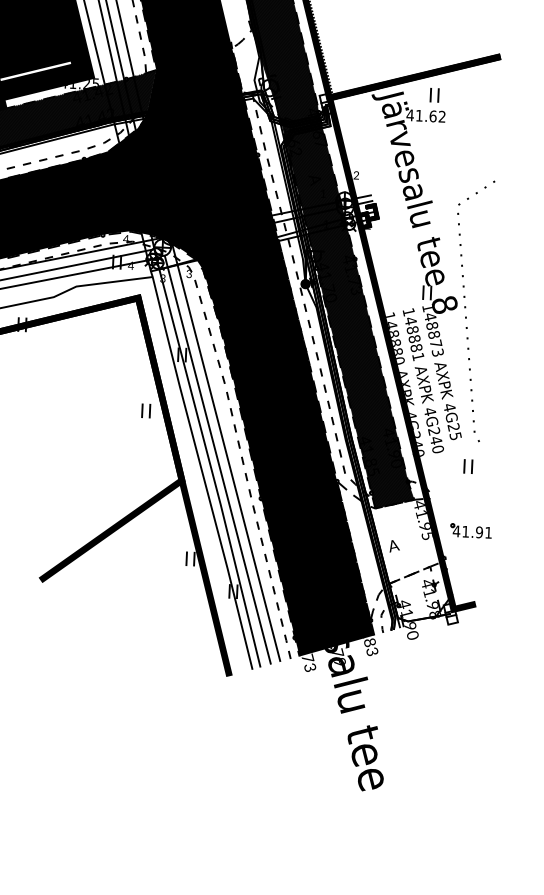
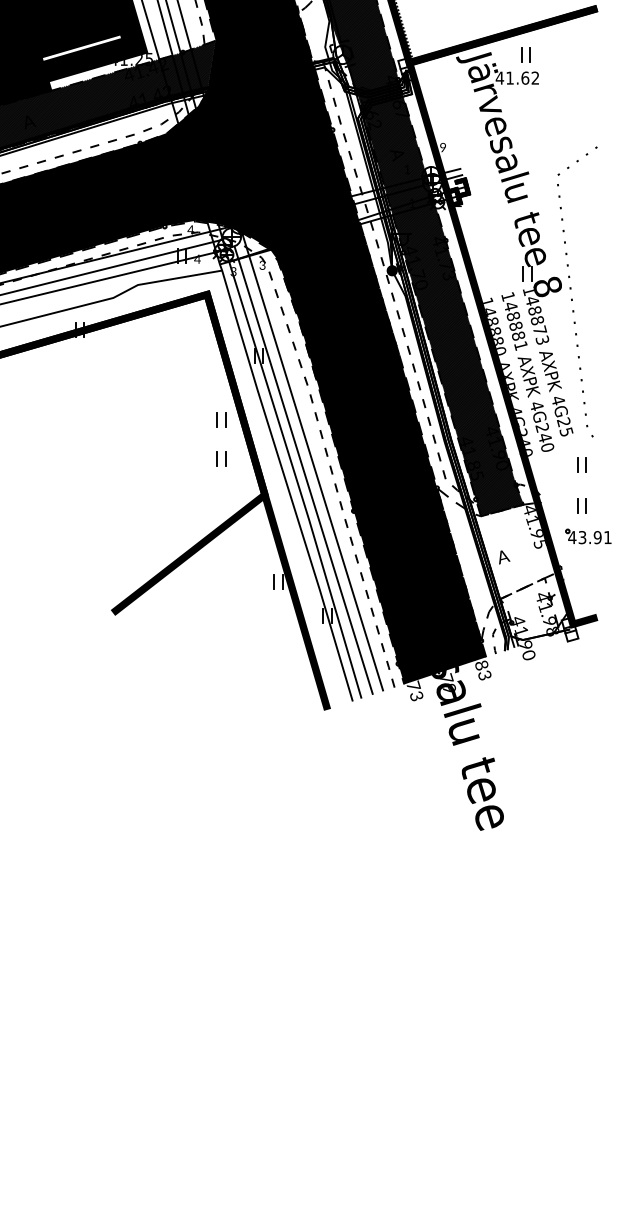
text: (356, 176) -> (443, 148), 2 -> 9
part: (144, 445) -> (221, 458), added
part: (466, 502) -> (581, 505), added
text: (465, 531) -> (582, 537), 41.91 -> 43.91

